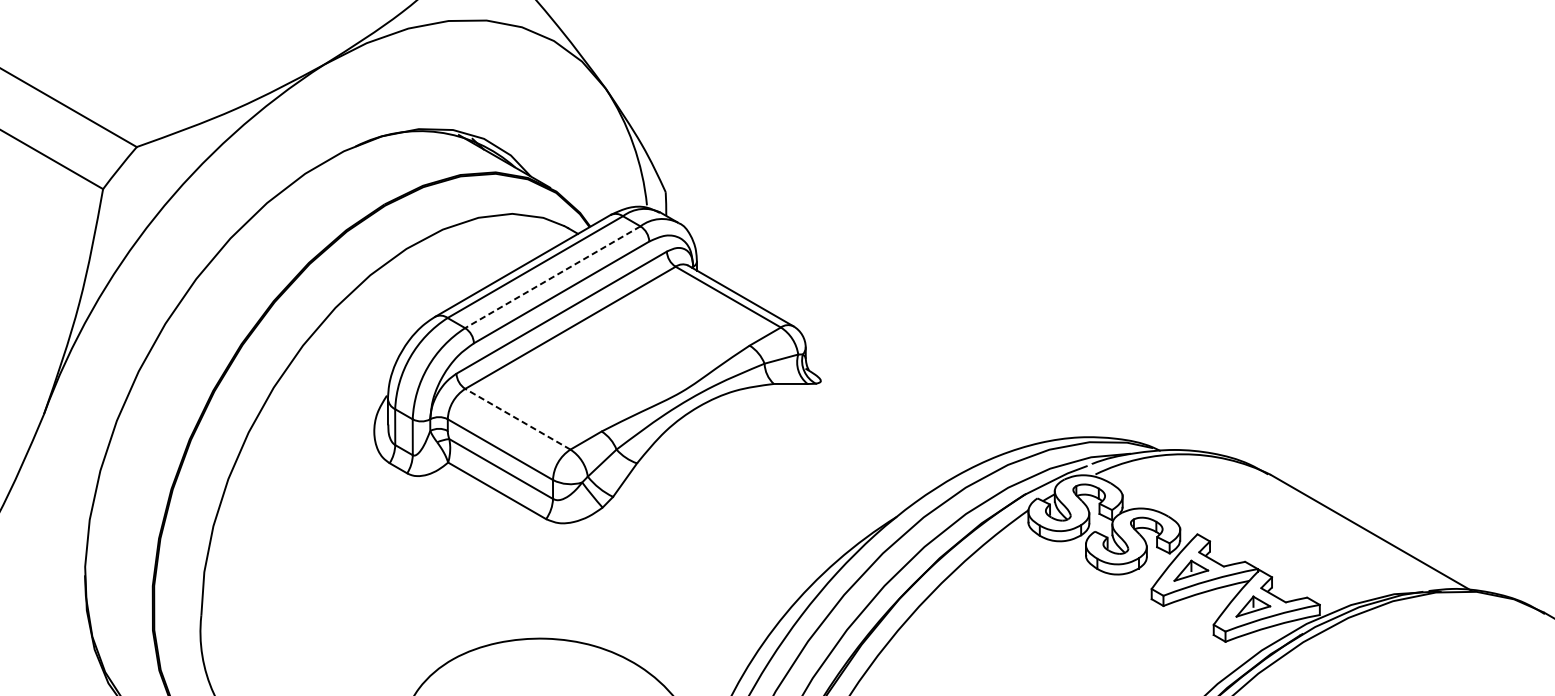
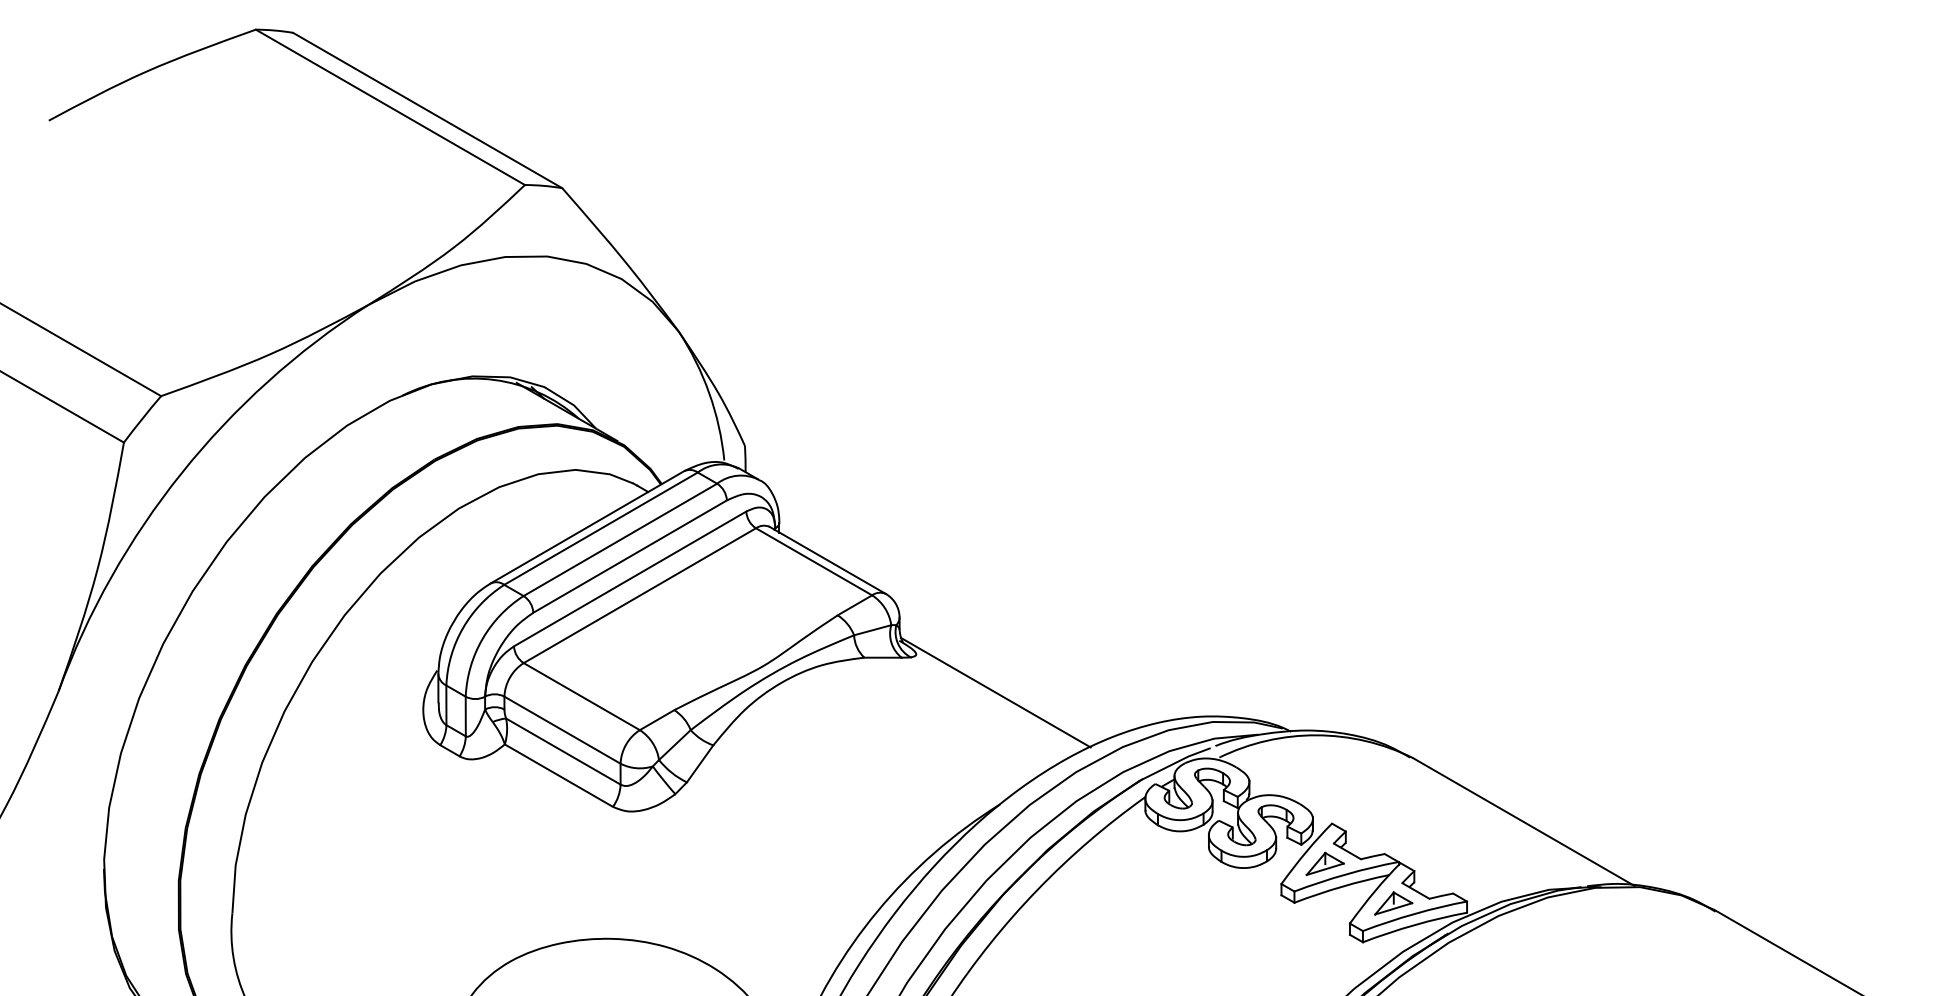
line: (552, 276) -> (620, 539), dashed -> solid
line: (892, 415) -> (995, 692), added
line: (517, 419) -> (581, 696), dashed -> solid

